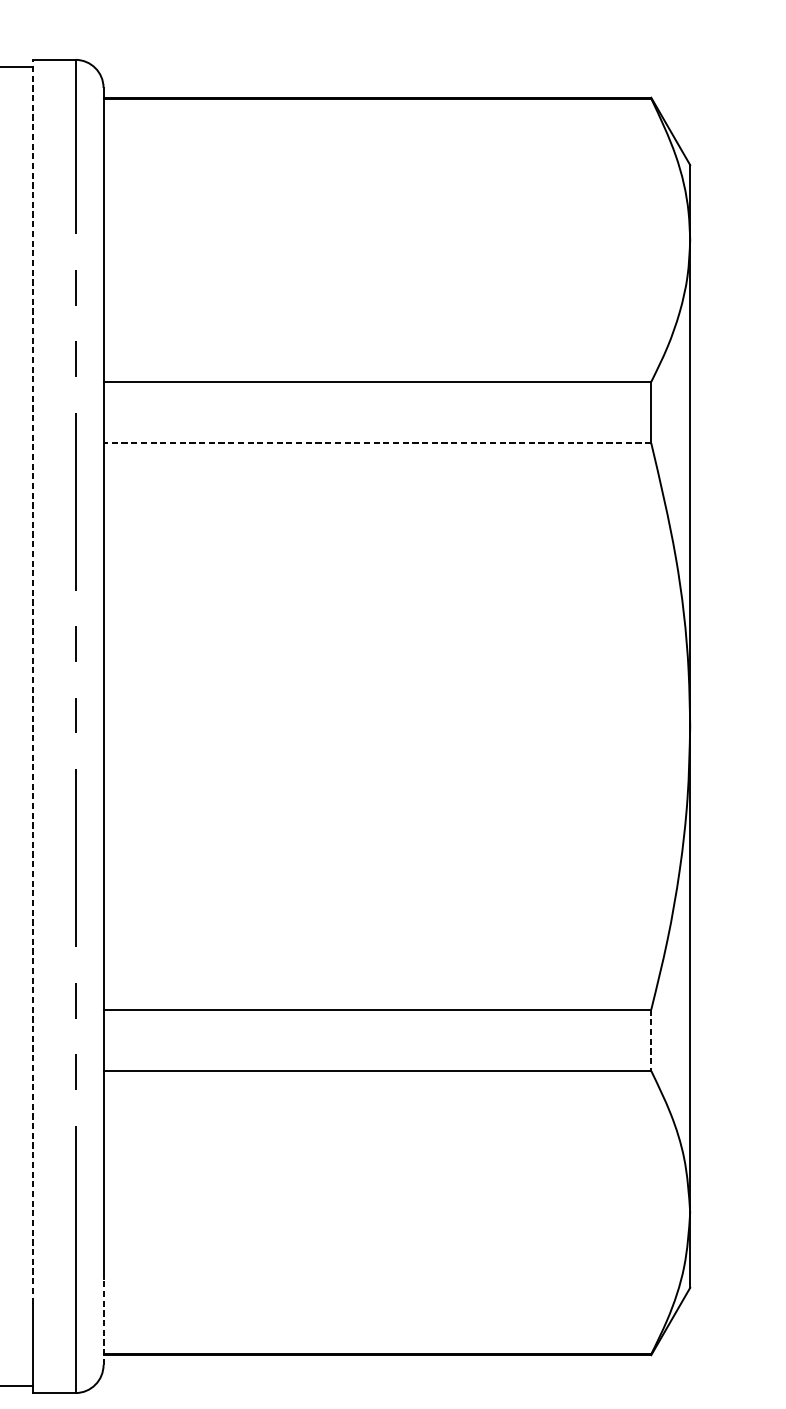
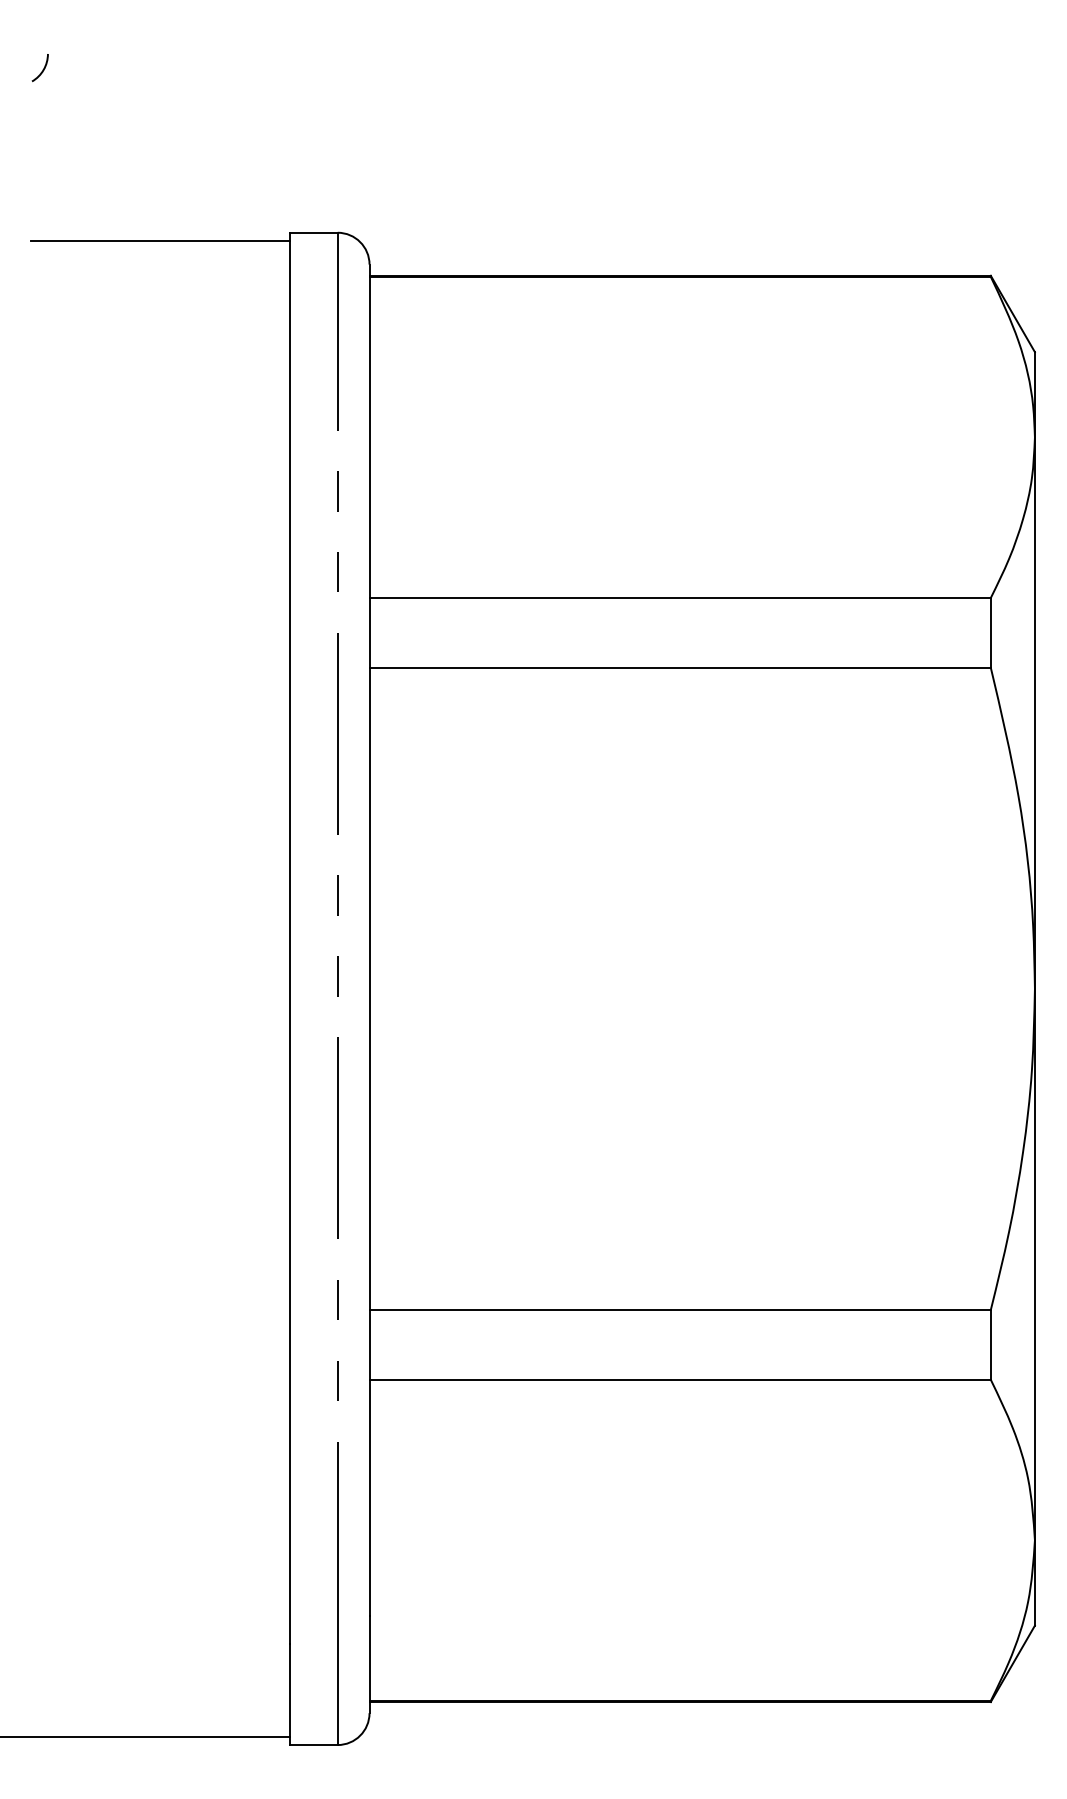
line: (377, 443) -> (680, 667), dashed -> solid
line: (33, 681) -> (289, 937), dashed -> solid
line: (651, 1039) -> (990, 1344), dashed -> solid
line: (103, 1322) -> (369, 1664), dashed -> solid

